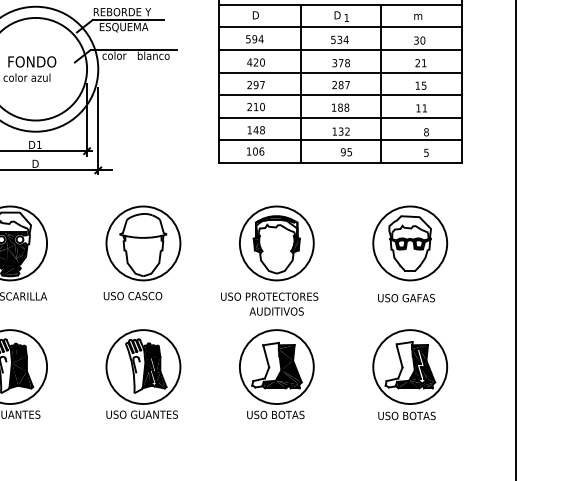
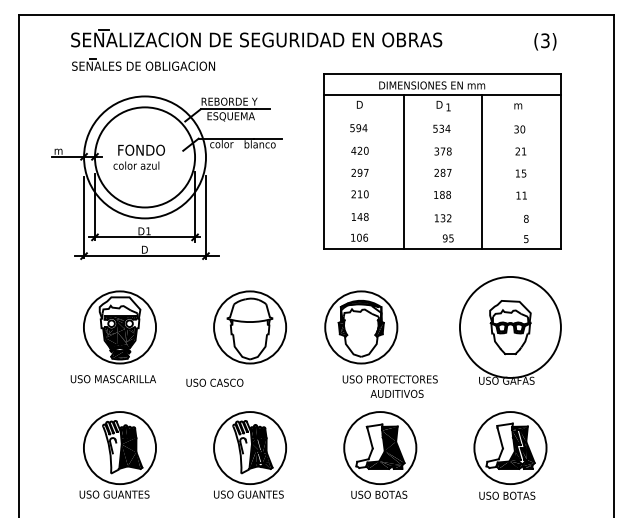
line: (340, 27) -> (442, 116), removed
line: (340, 49) -> (442, 138), removed
line: (340, 72) -> (442, 160), removed
line: (340, 94) -> (442, 182), removed
line: (340, 117) -> (442, 204), removed
line: (340, 140) -> (442, 226), removed
part: (277, 243) -> (361, 327), moved
circle: (410, 243) -> (510, 327), size x1.4
text: (132, 295) -> (214, 382), moved
text: (268, 303) -> (389, 386), moved

